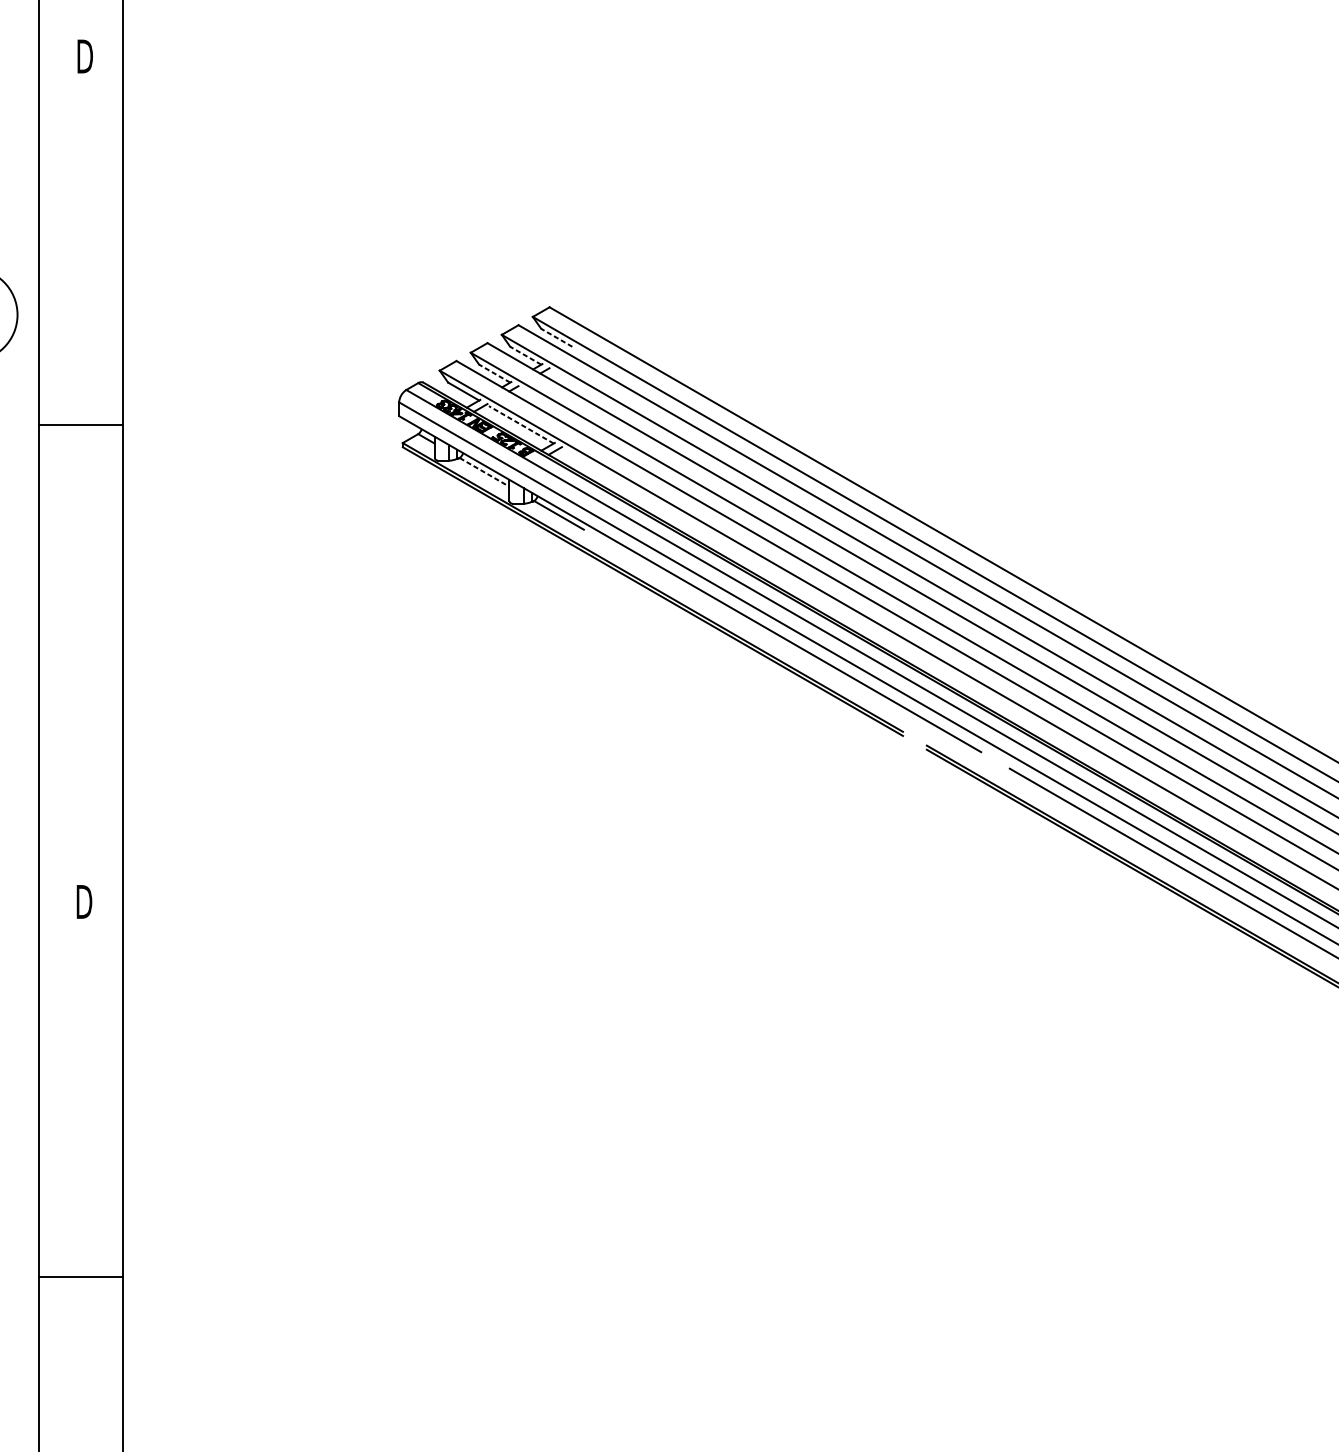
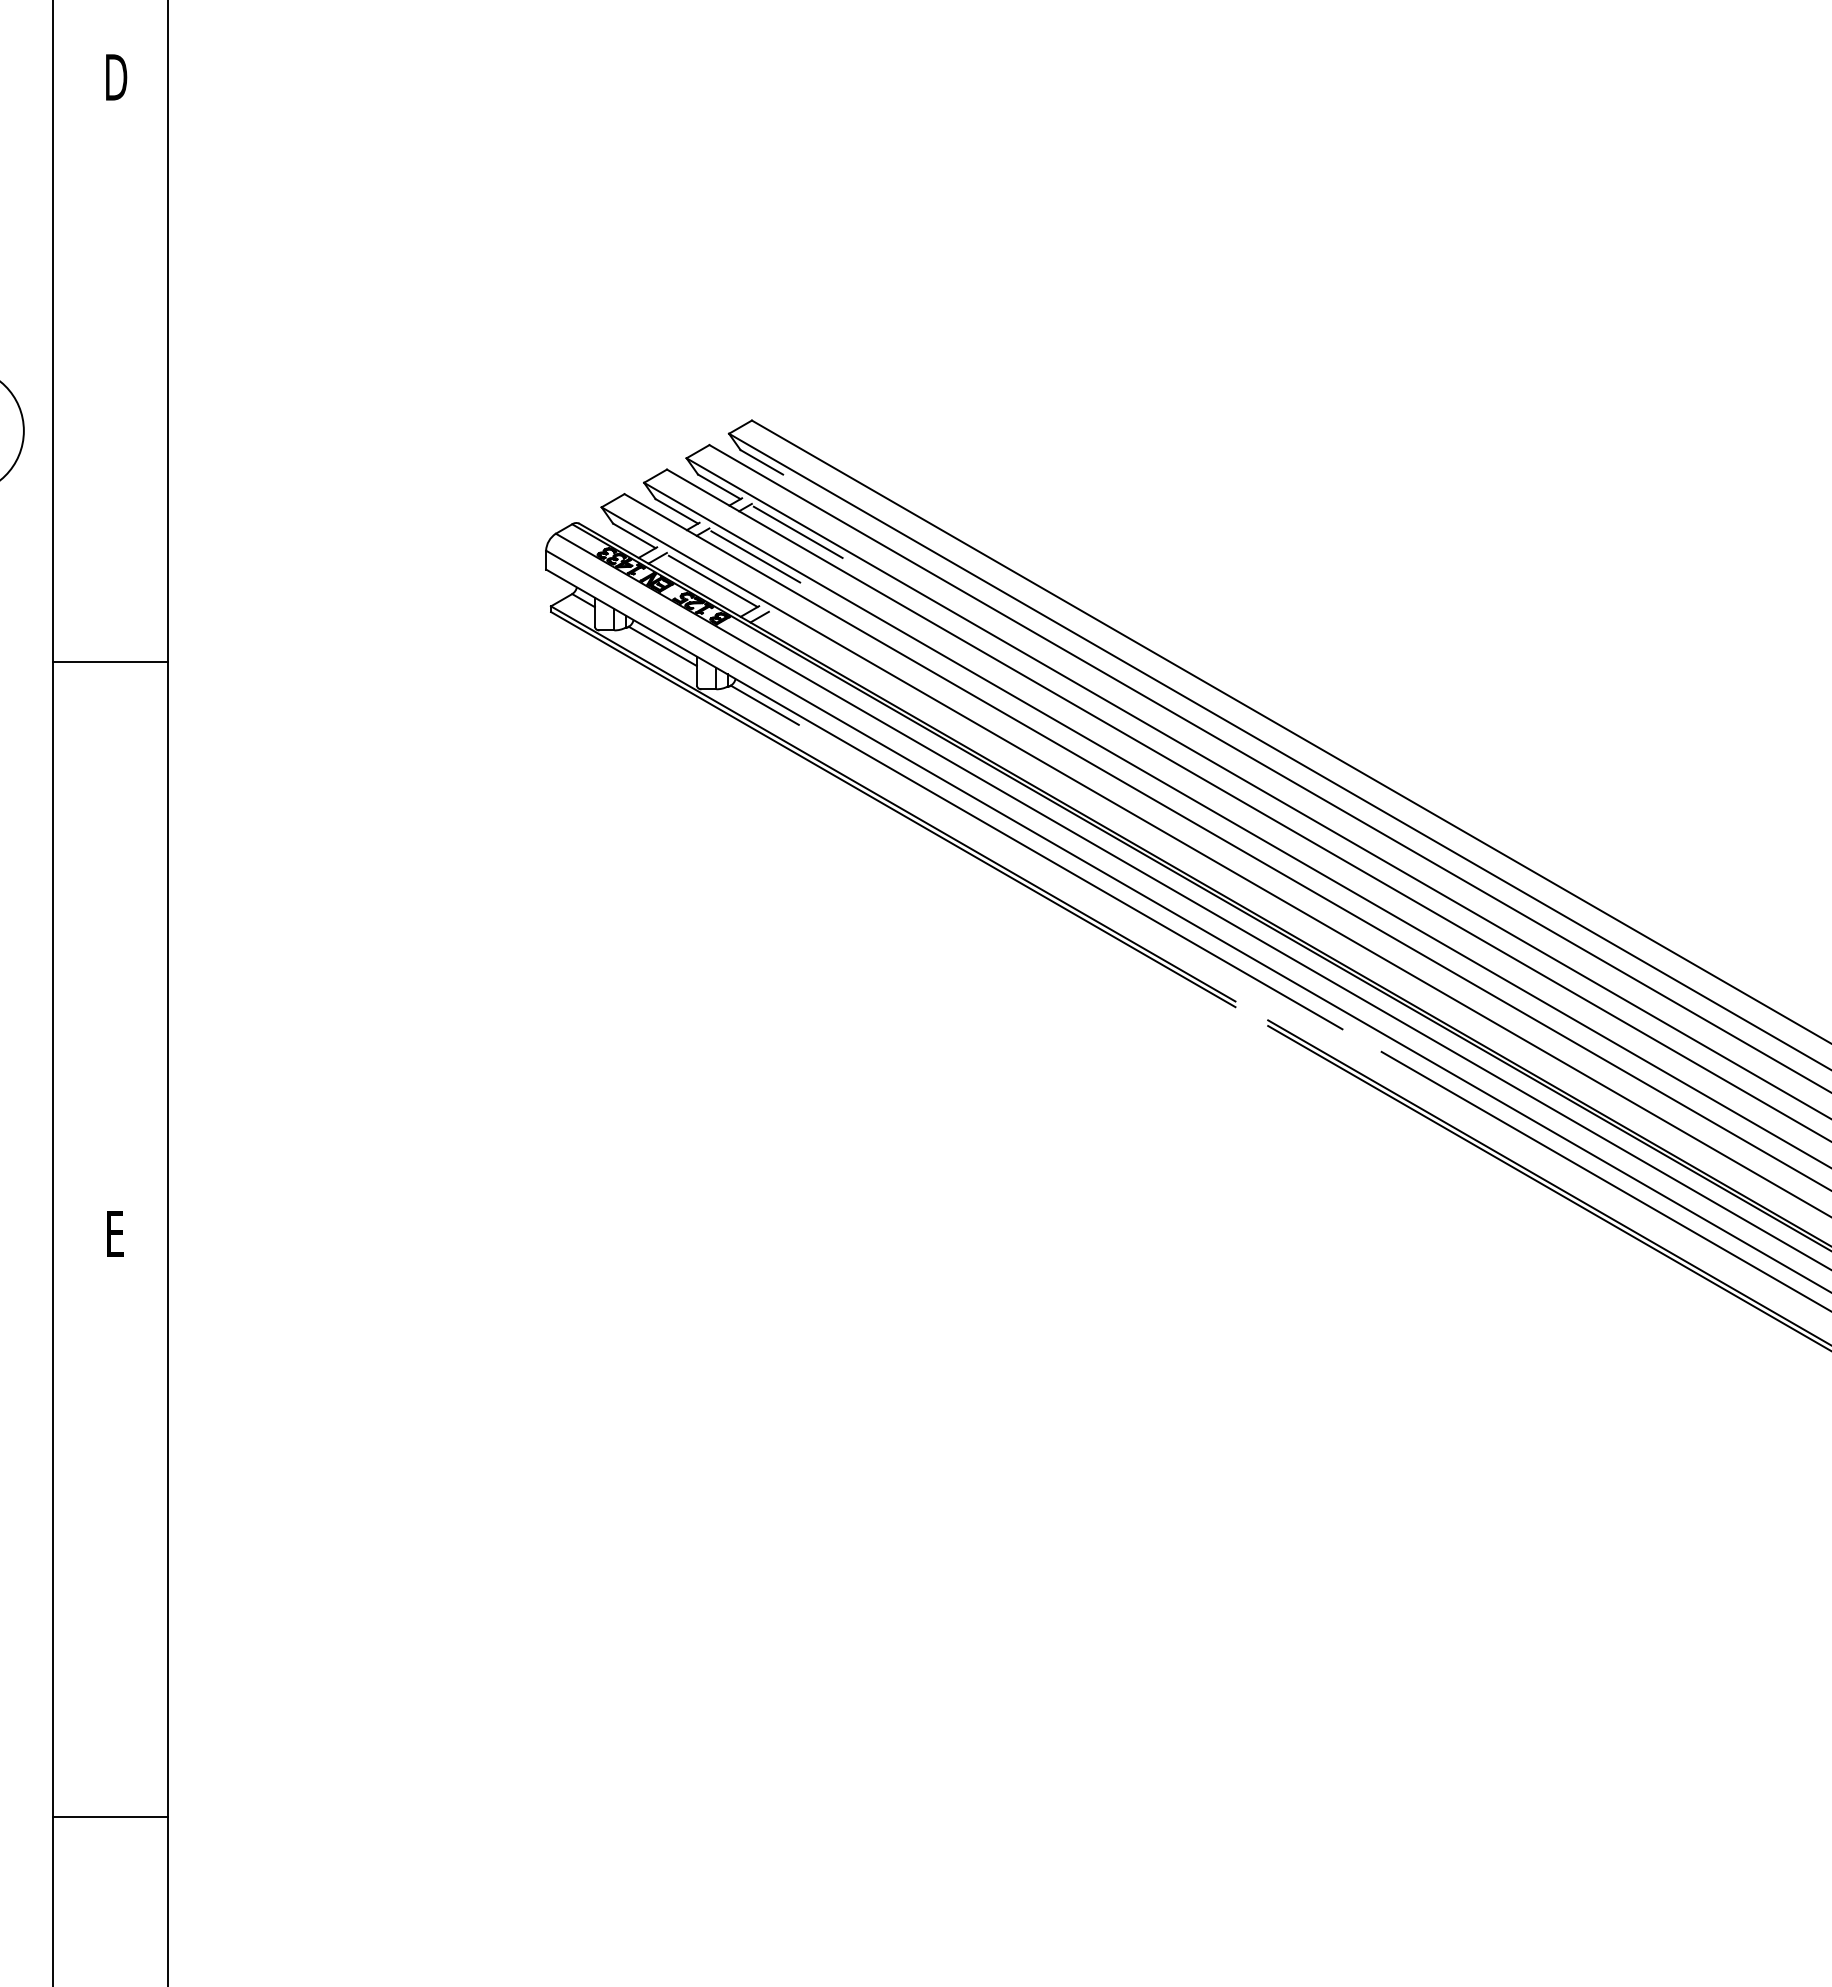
line: (556, 337) -> (761, 462), dashed -> solid
line: (525, 355) -> (719, 486), dashed -> solid
line: (494, 373) -> (676, 511), dashed -> solid
line: (582, 389) -> (797, 532), added
line: (552, 406) -> (755, 556), added
line: (80, 424) -> (110, 661), moved
line: (520, 424) -> (712, 581), dashed -> solid
line: (484, 472) -> (663, 646), dashed -> solid
text: (84, 902) -> (115, 1234), D -> E
line: (80, 1277) -> (110, 1817), moved

